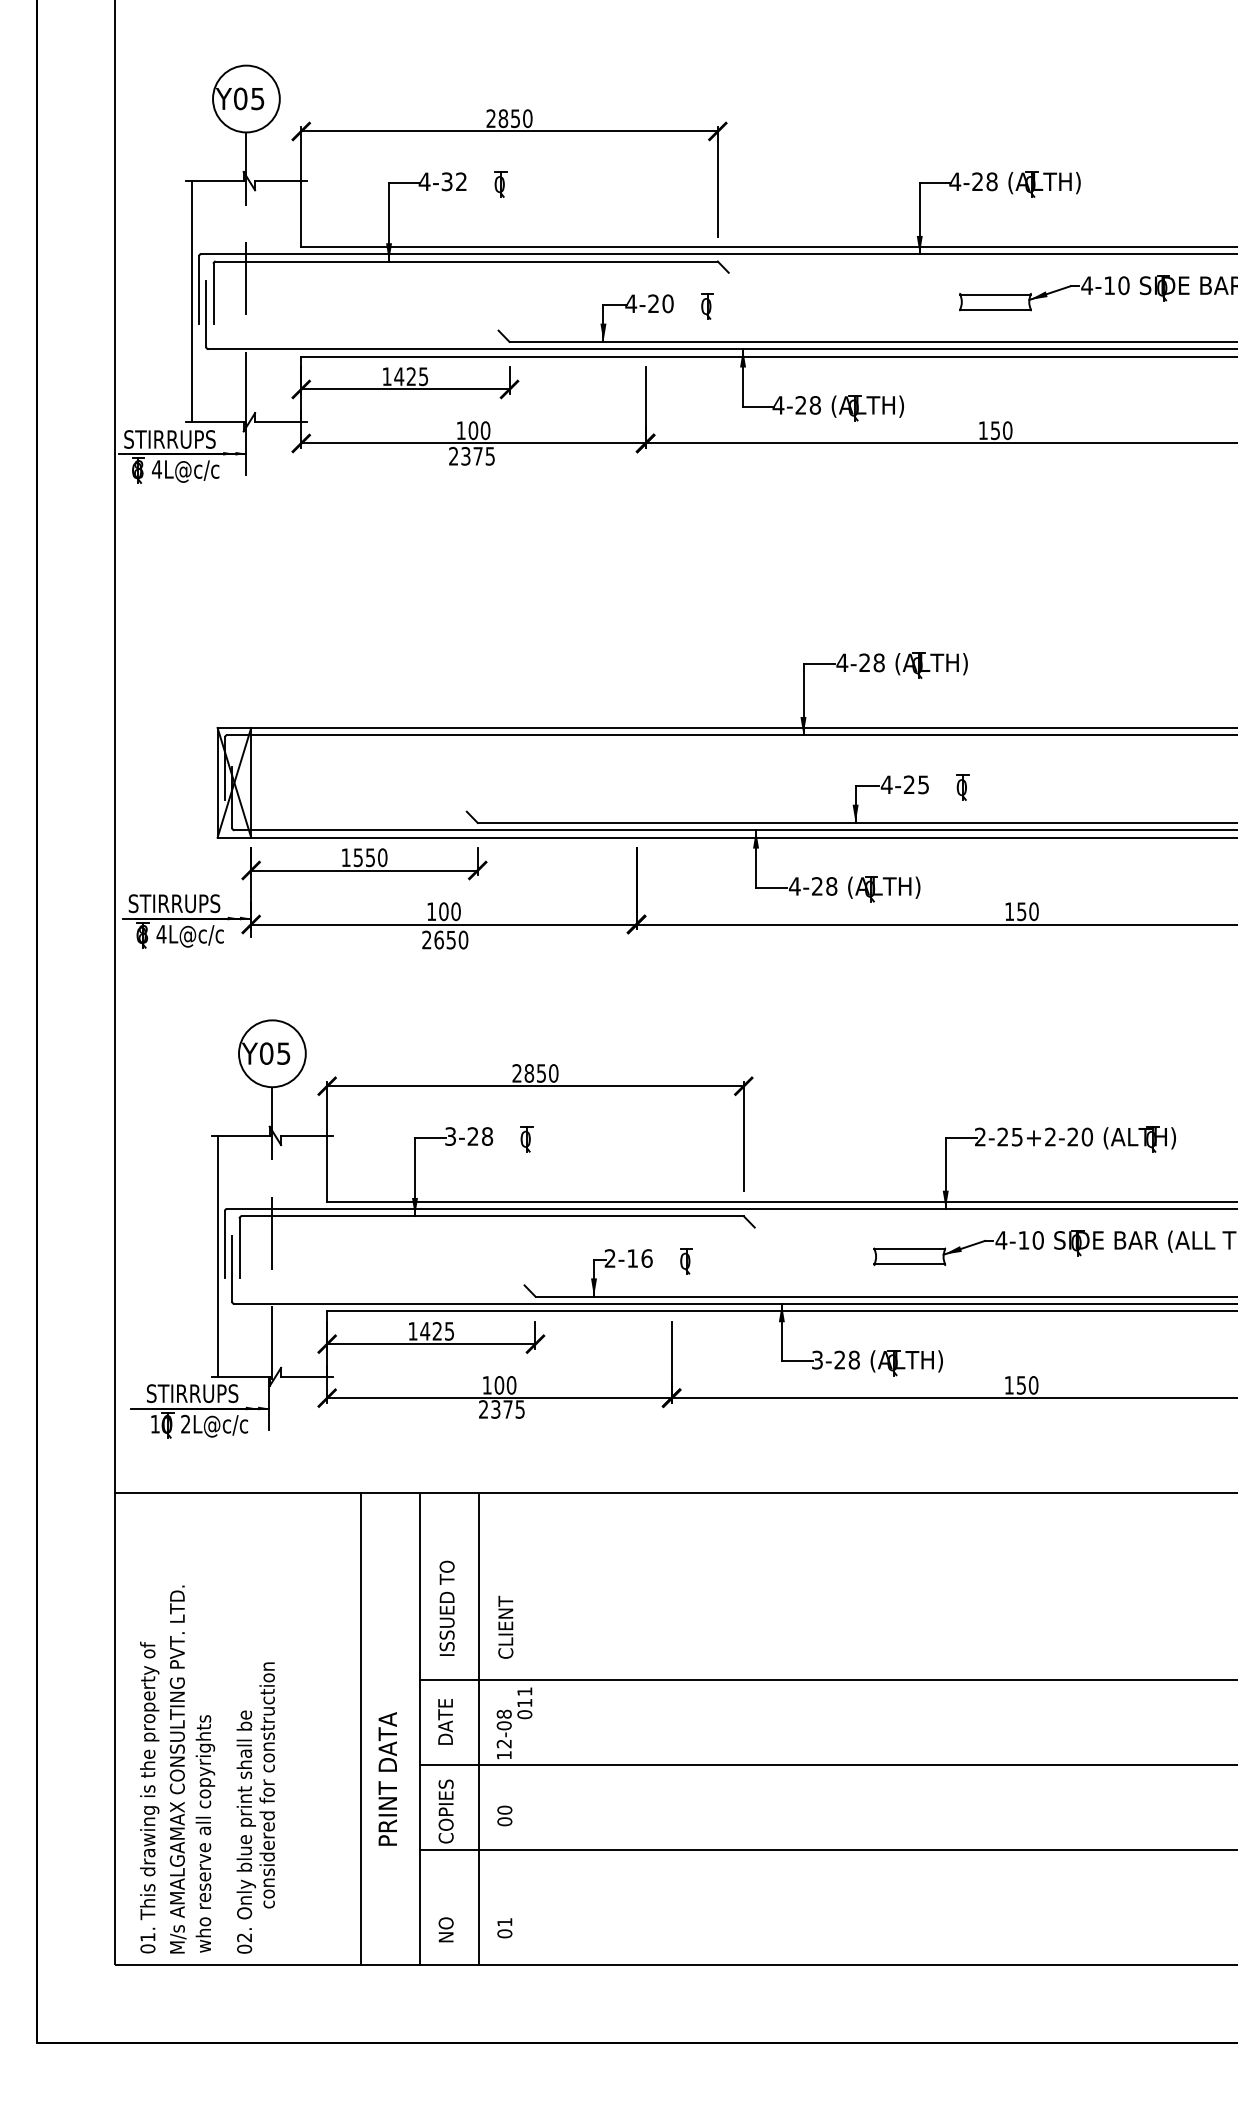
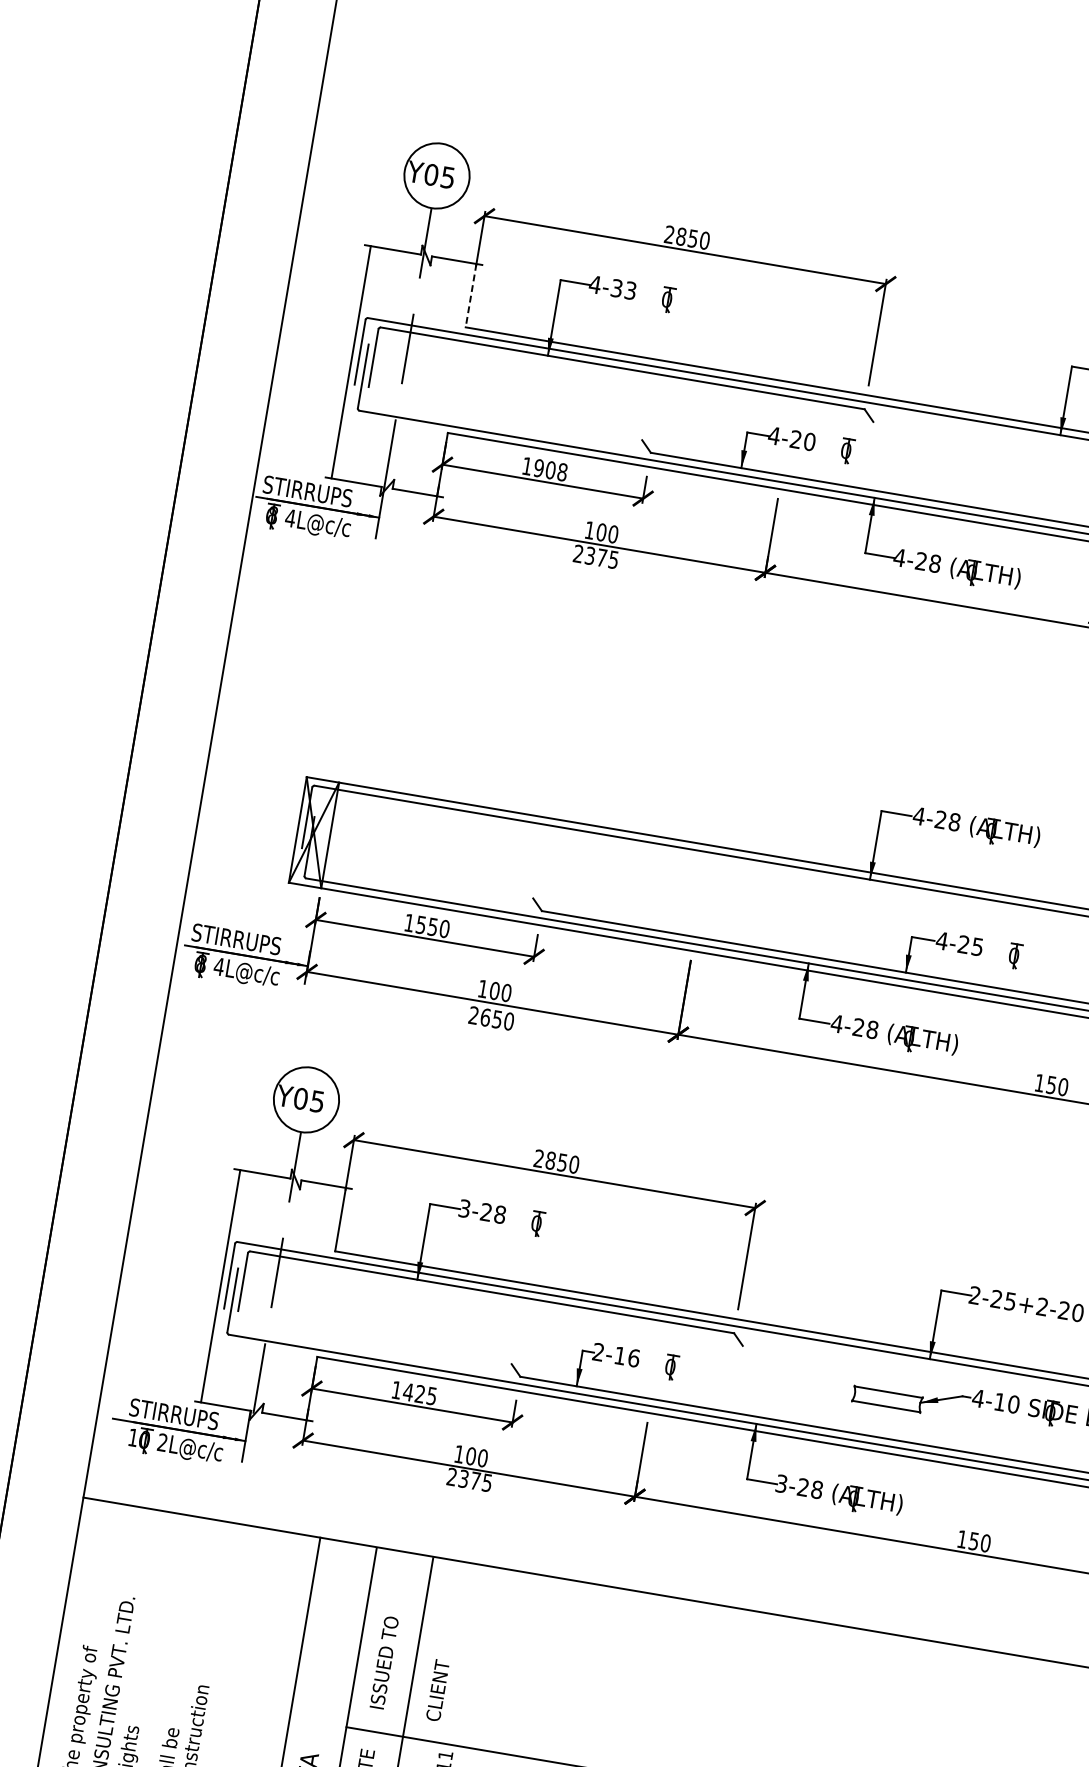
text: (461, 181) -> (630, 290), 4-32 -> 4-33
line: (301, 214) -> (471, 296), solid -> dashed
text: (411, 376) -> (550, 470), 1425 -> 1908

